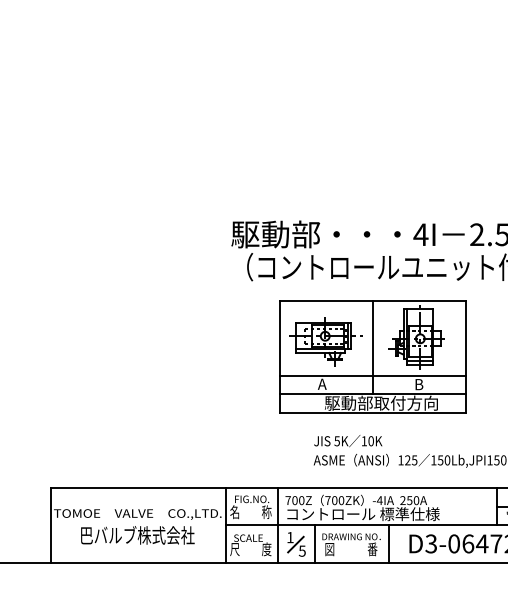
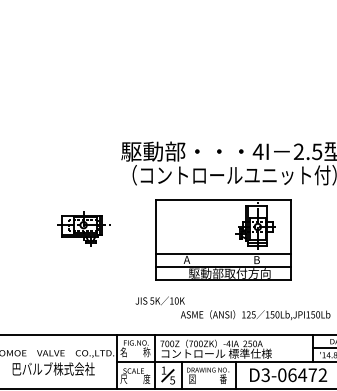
part: (325, 341) -> (83, 228), moved
line: (372, 347) -> (223, 233), removed
text: (348, 441) -> (160, 301), moved

